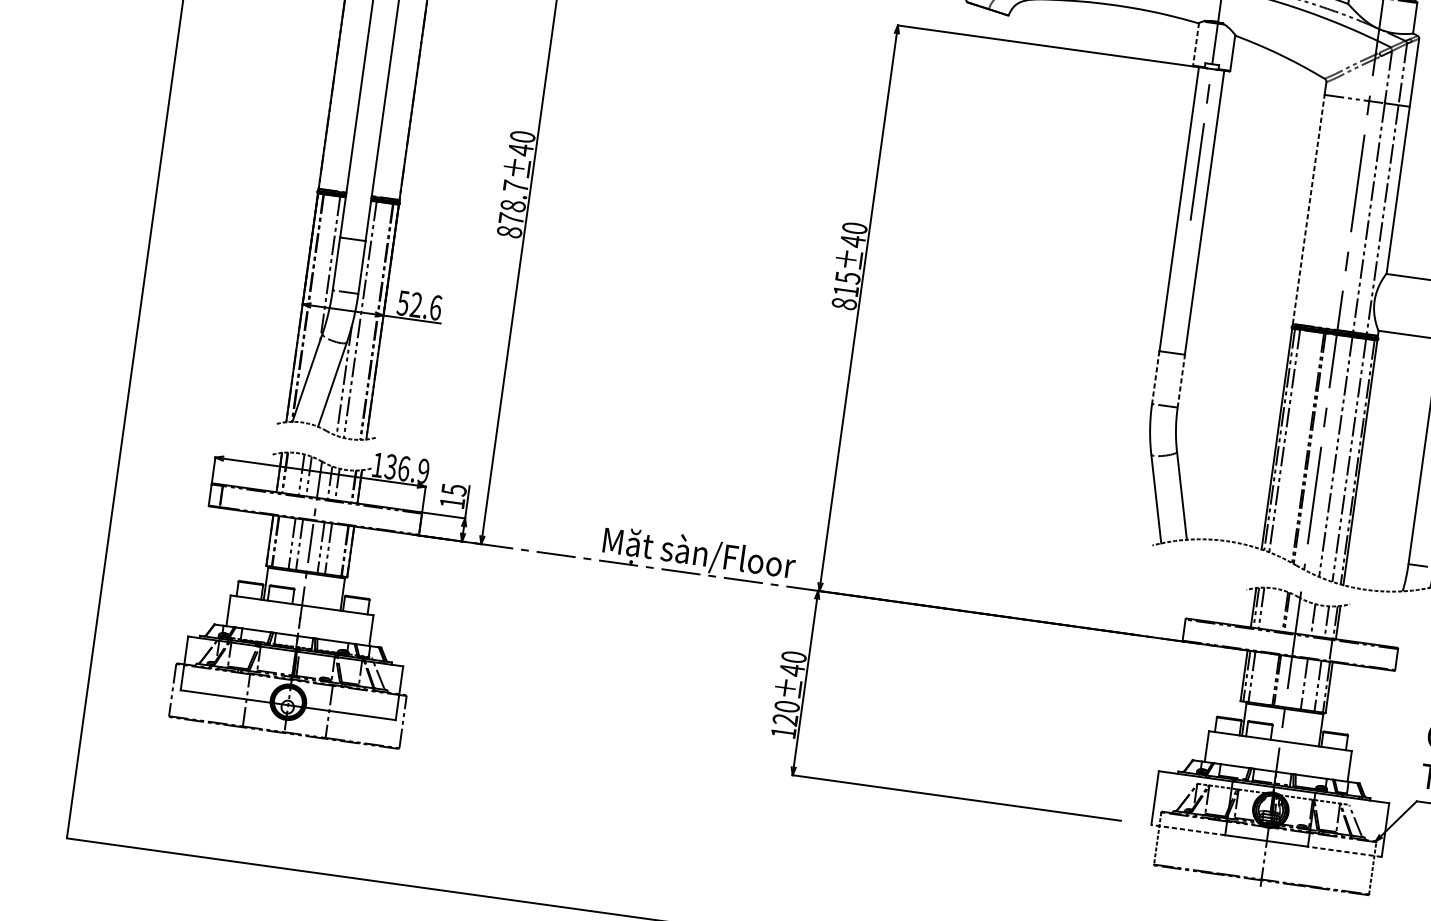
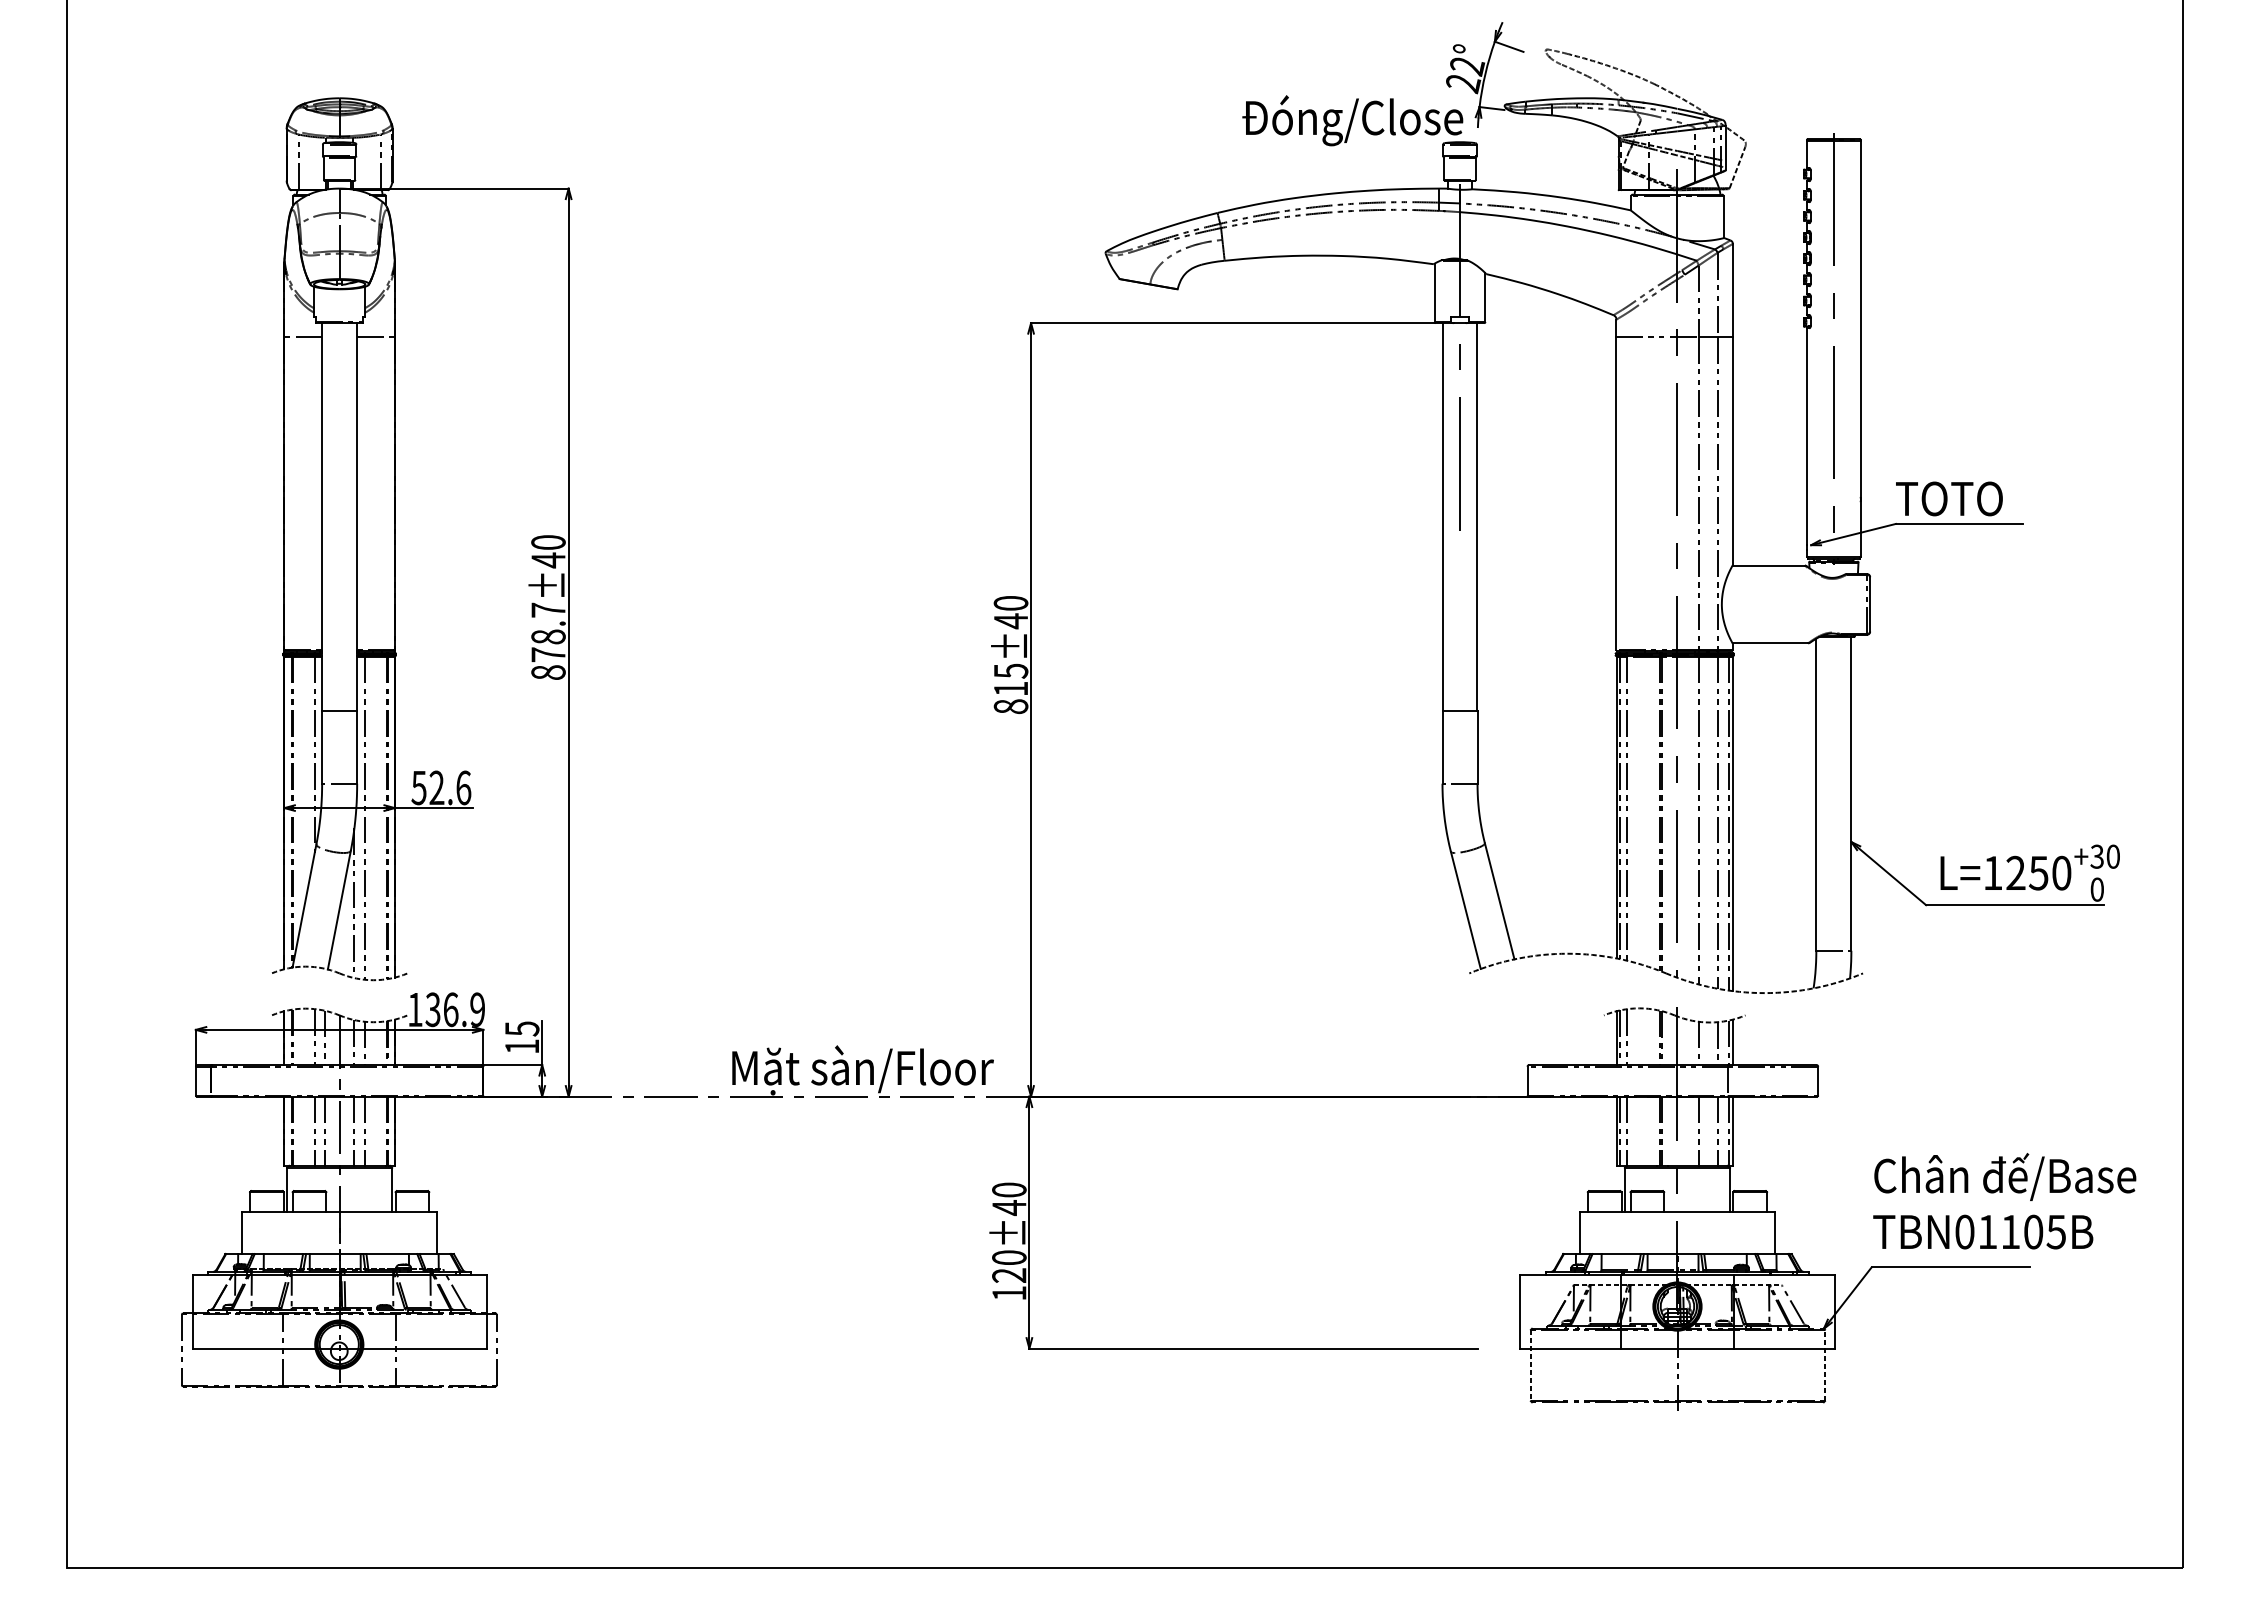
line: (1195, 44) -> (1434, 293), dashed -> solid
line: (1308, 209) -> (1616, 493), dashed -> solid
line: (1155, 378) -> (1442, 748), dashed -> solid
line: (1181, 381) -> (1477, 747), dashed -> solid
line: (1187, 829) -> (1569, 1348), dashed -> solid
line: (1344, 851) -> (1784, 1348), dashed -> solid

